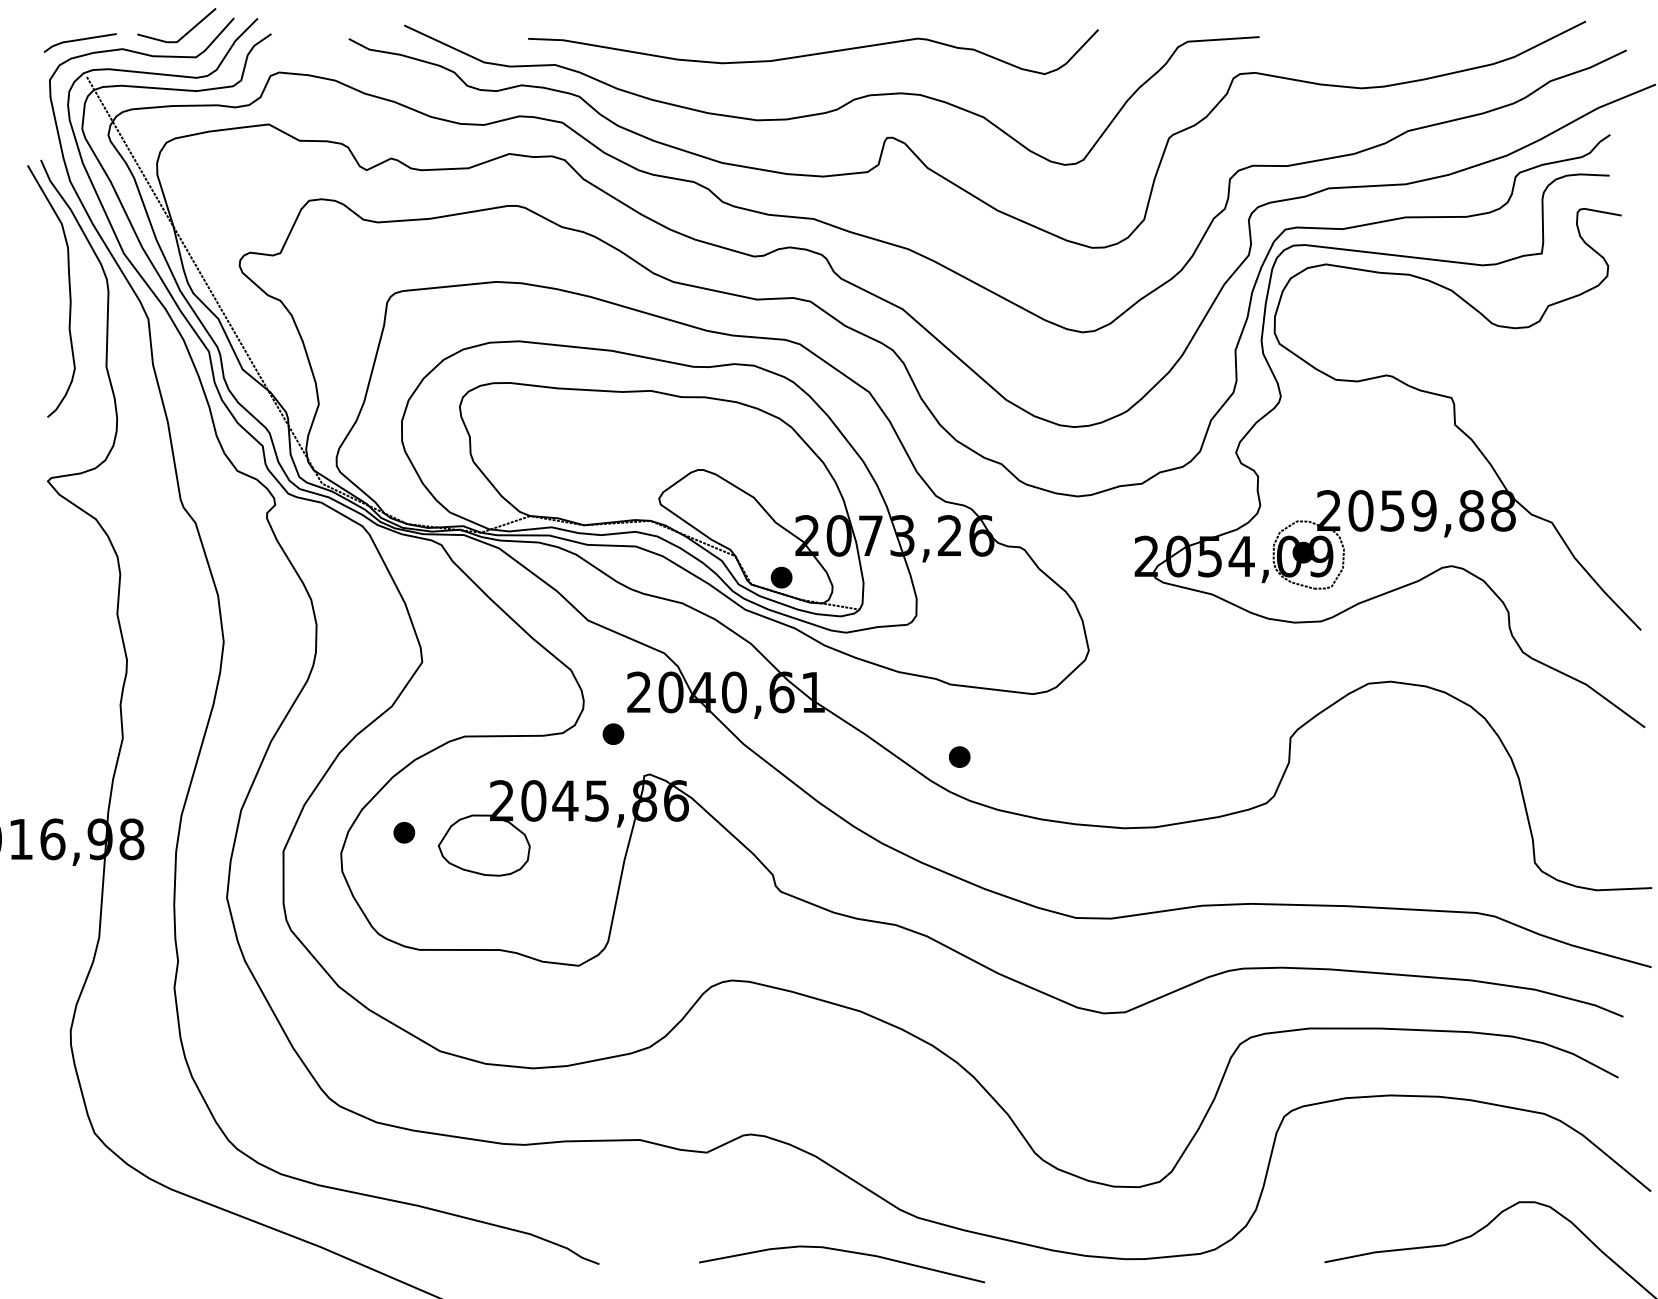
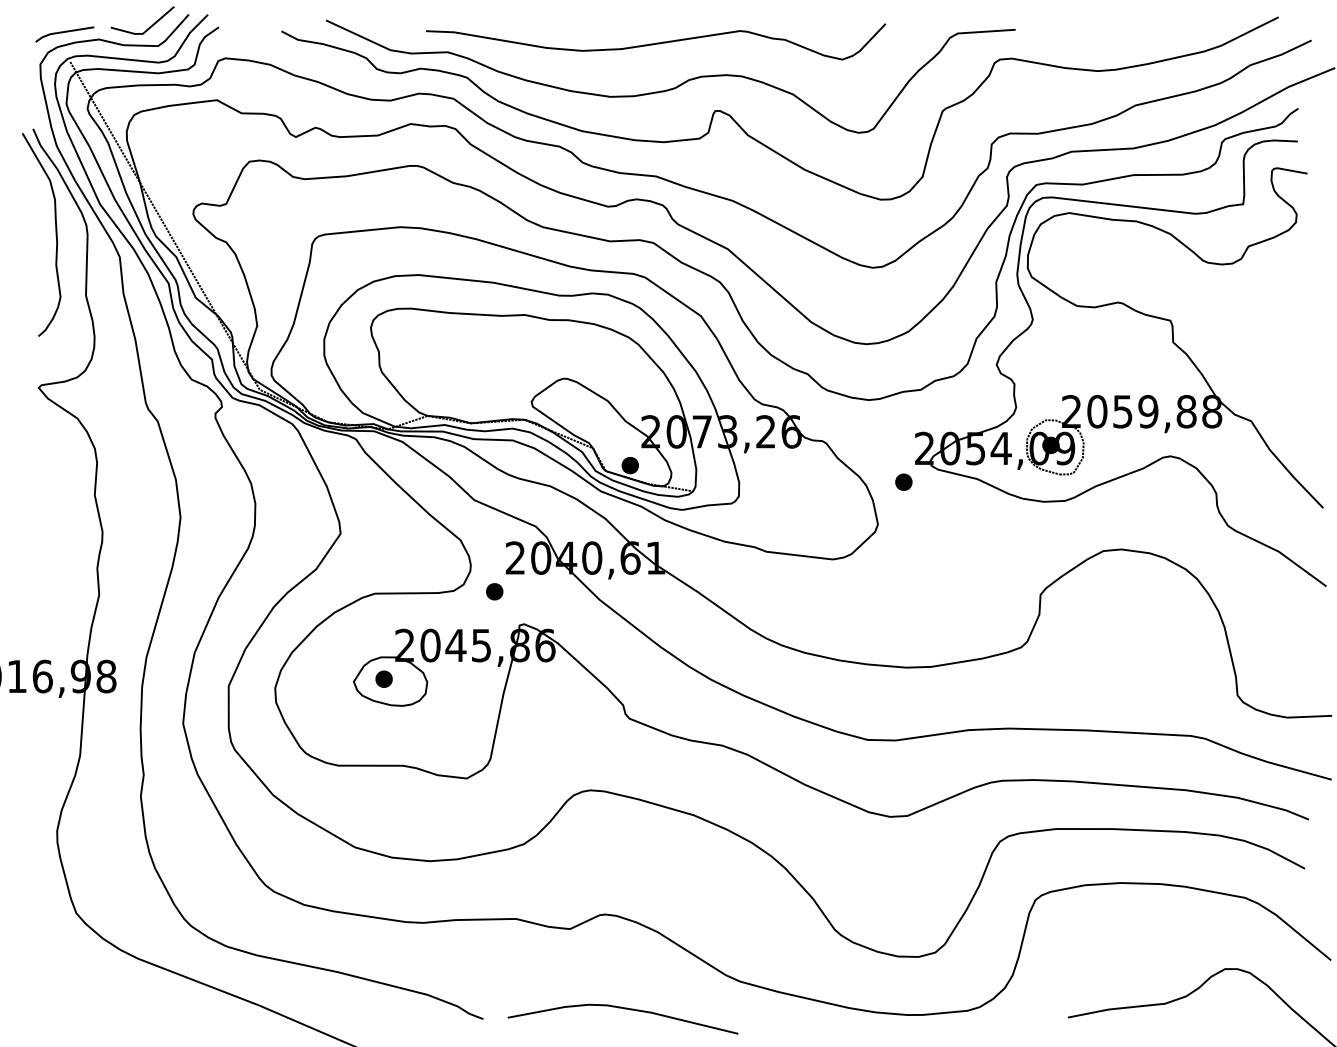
part: (959, 756) -> (903, 481), moved
part: (403, 831) -> (383, 678), moved
curve: (843, 1252) -> (624, 1009), moved

